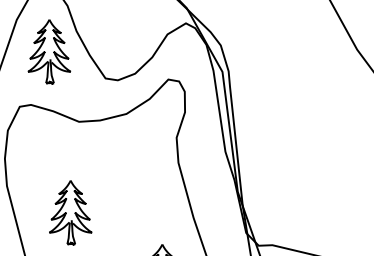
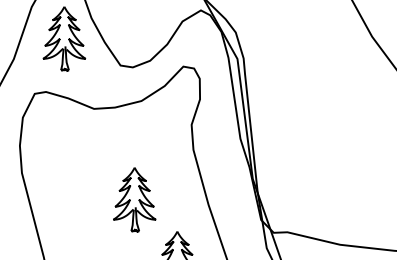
part: (70, 212) -> (134, 199), moved

